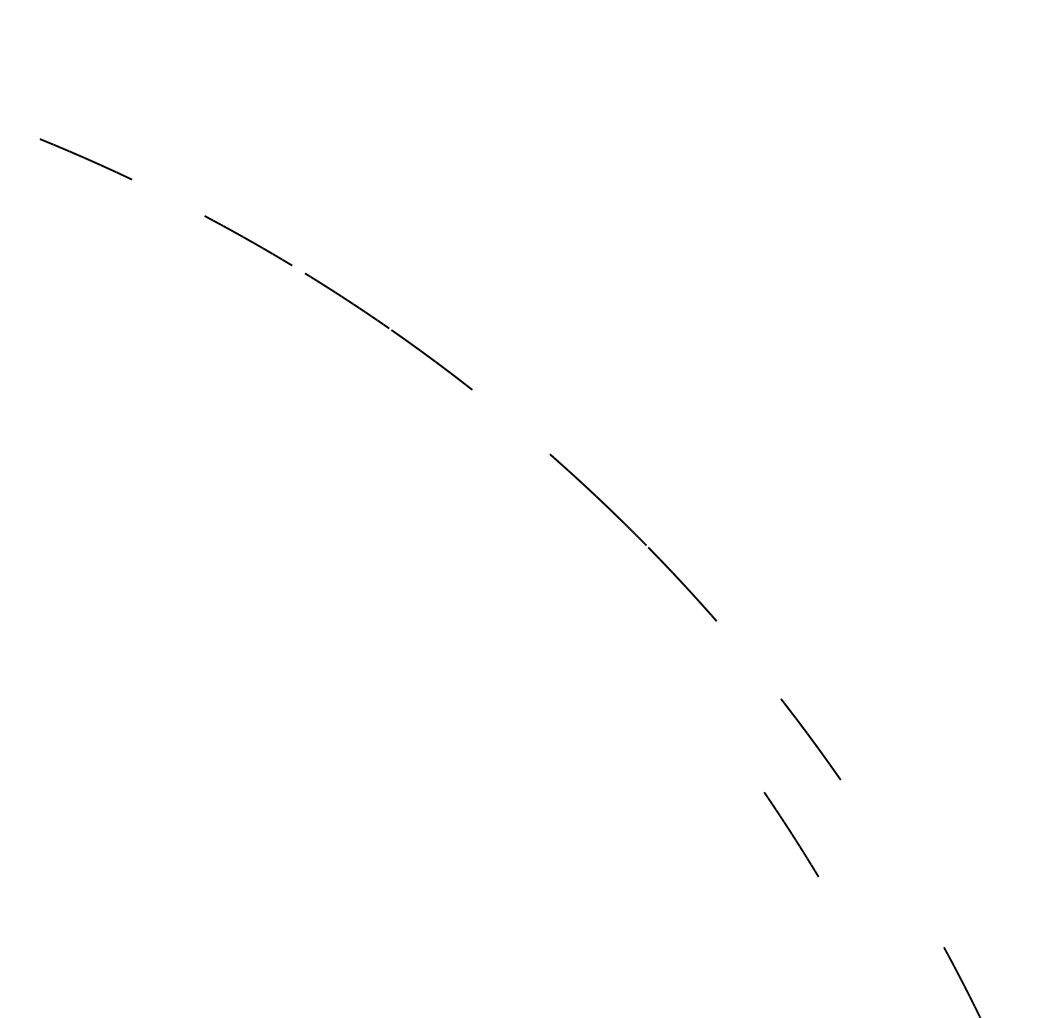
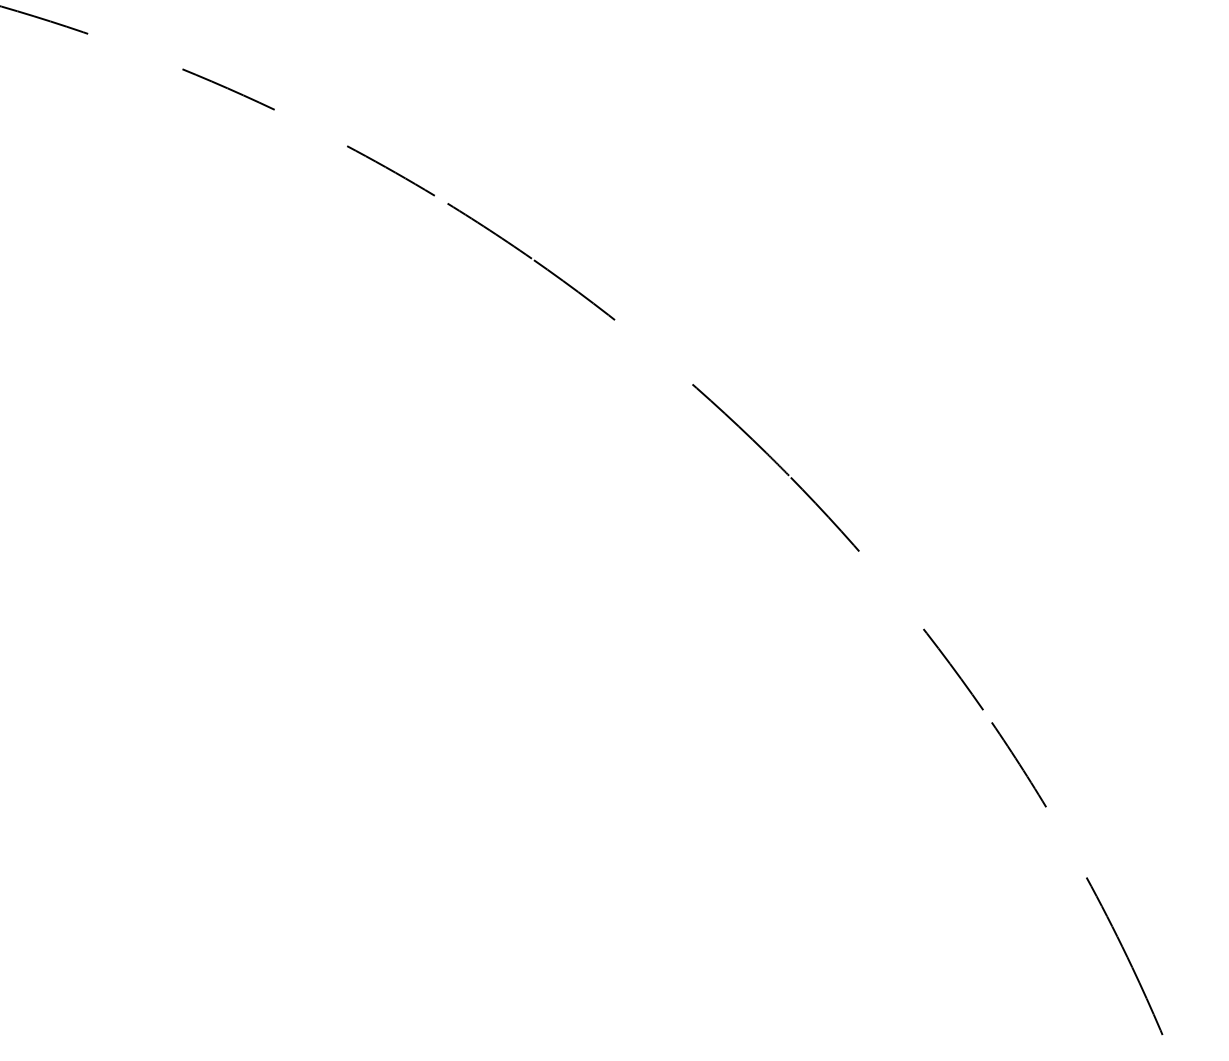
line: (790, 834) -> (1018, 764), moved

